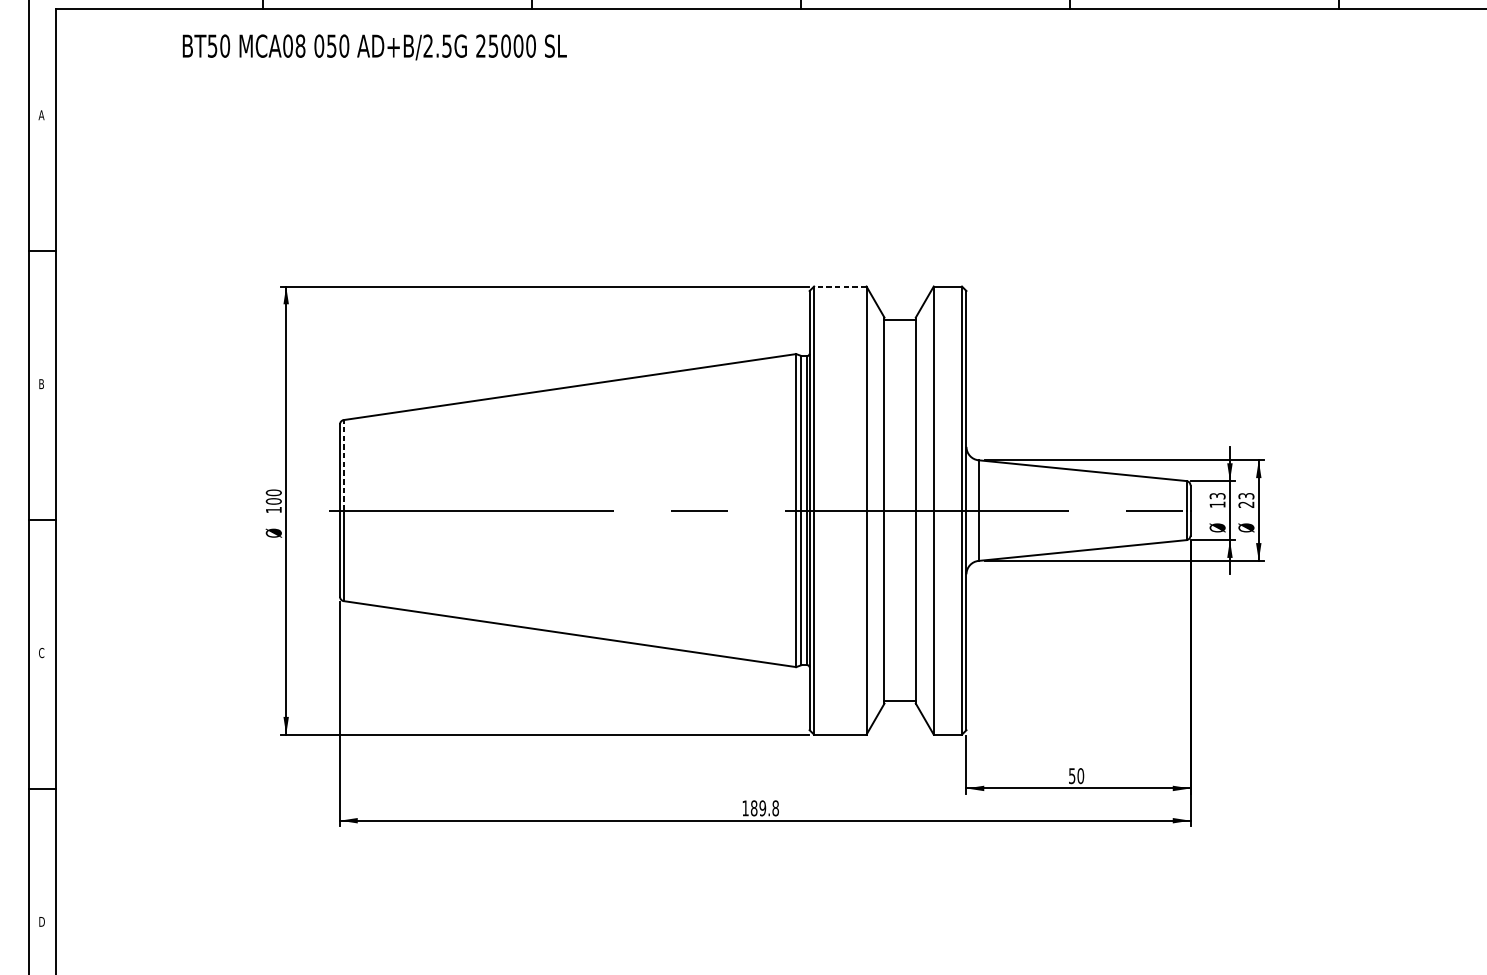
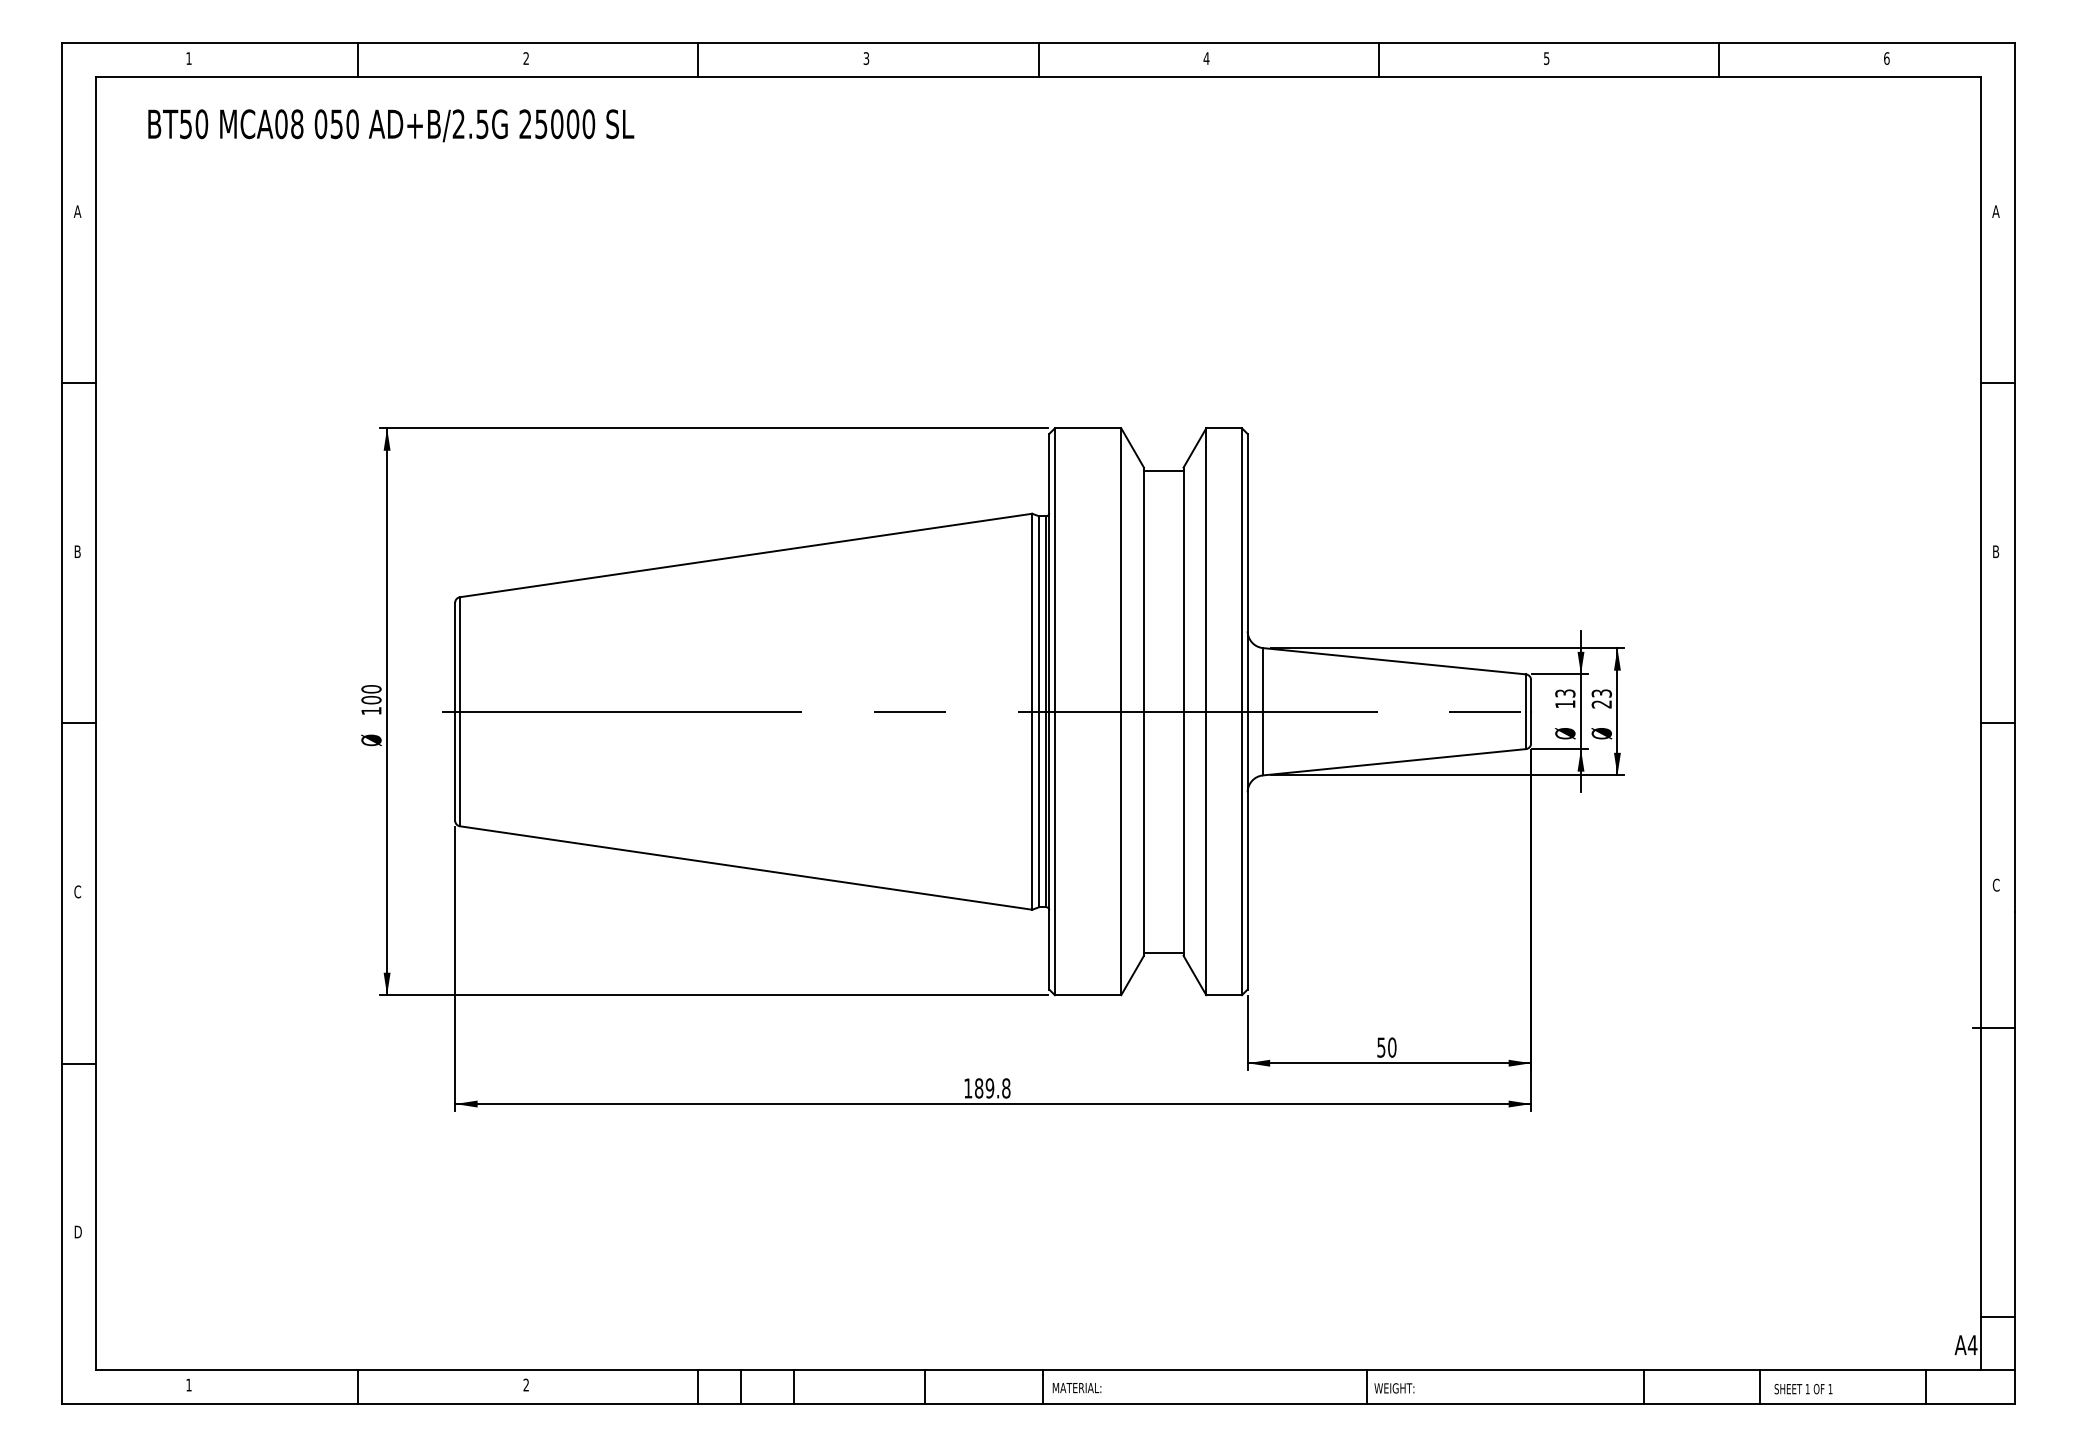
text: (375, 47) -> (391, 125), moved
line: (839, 286) -> (1087, 428), dashed -> solid
line: (344, 464) -> (460, 653), dashed -> solid

